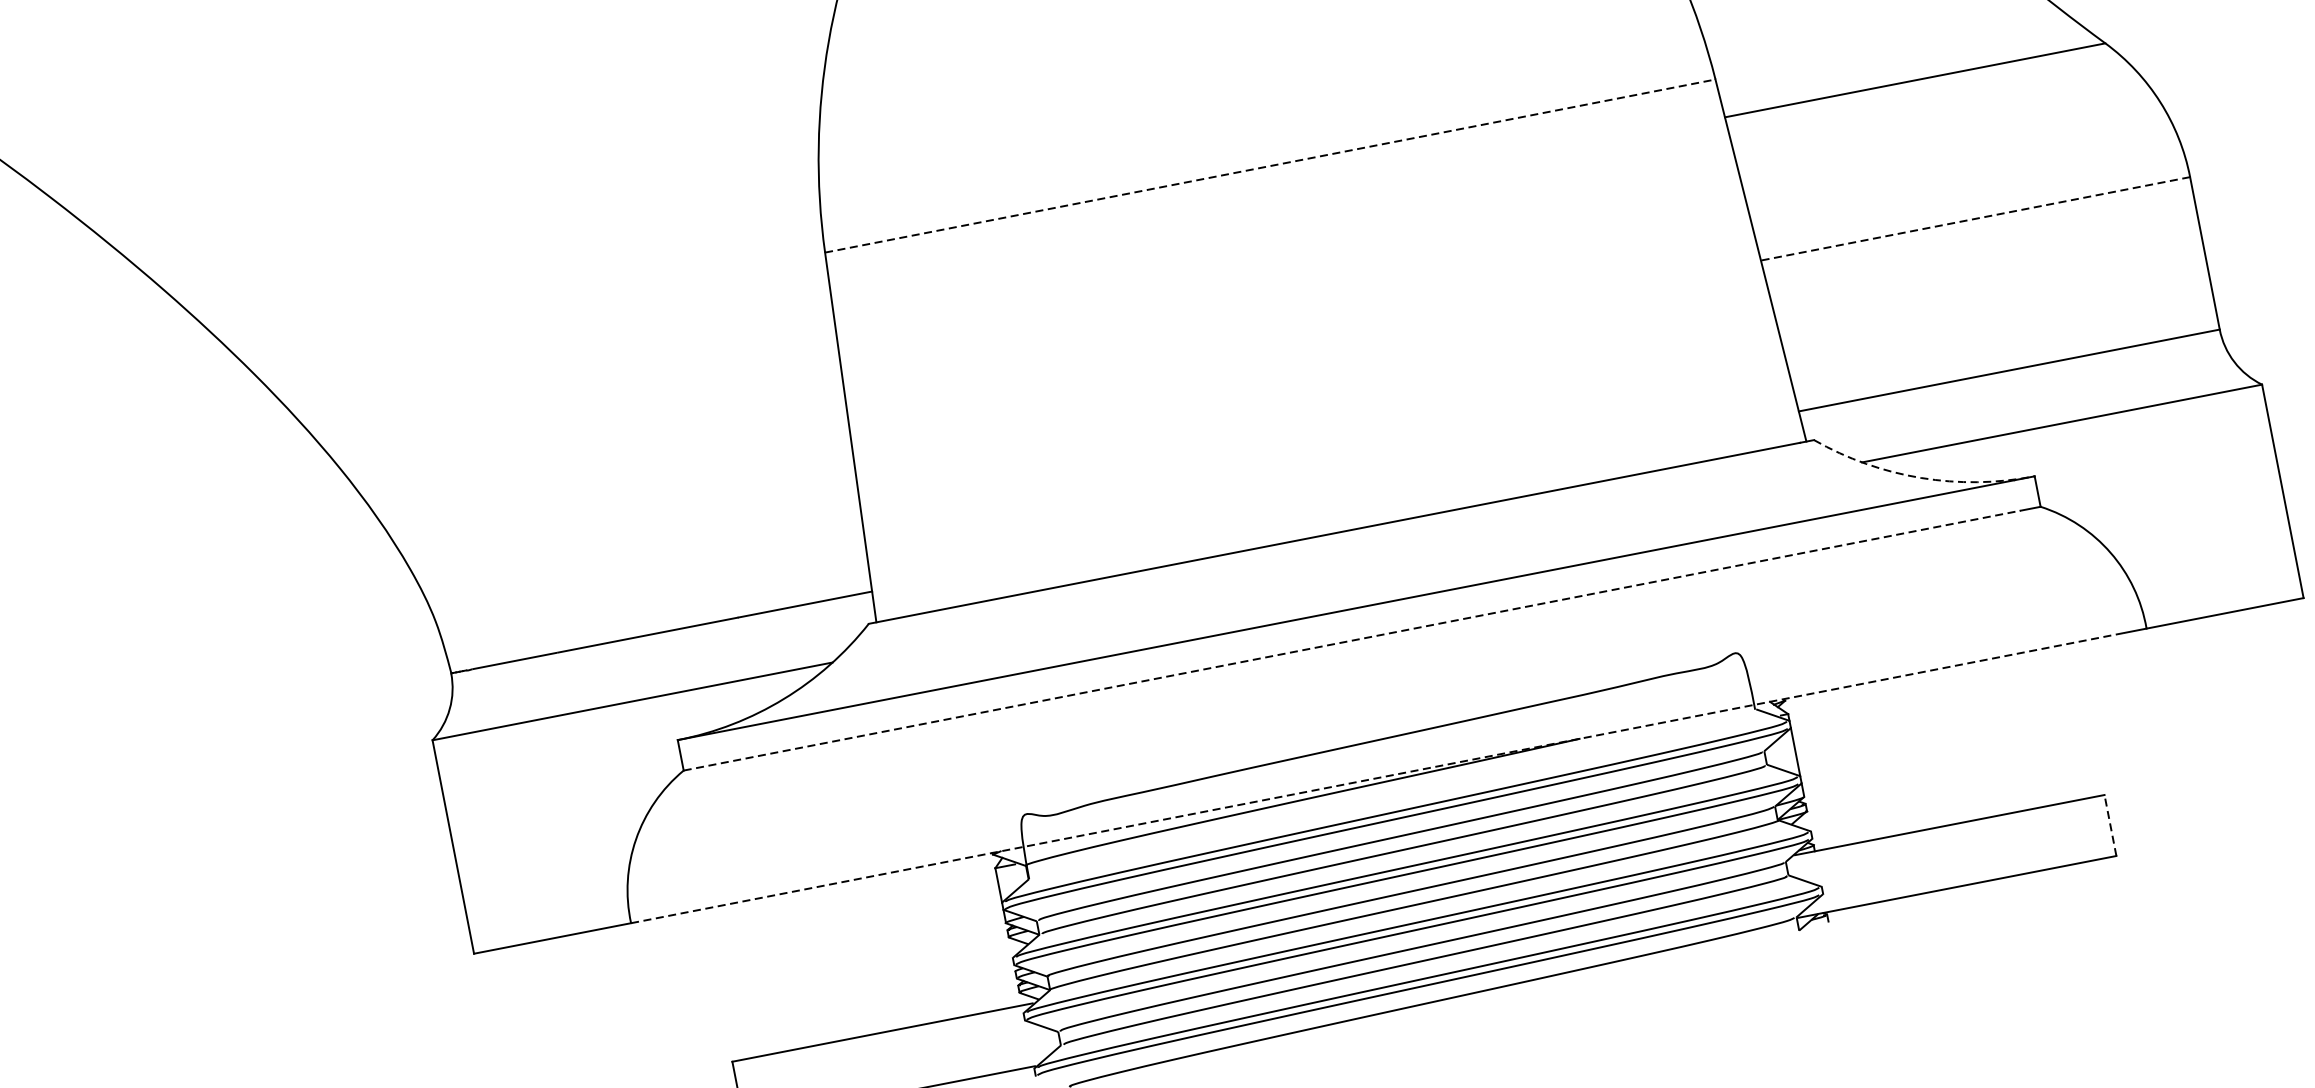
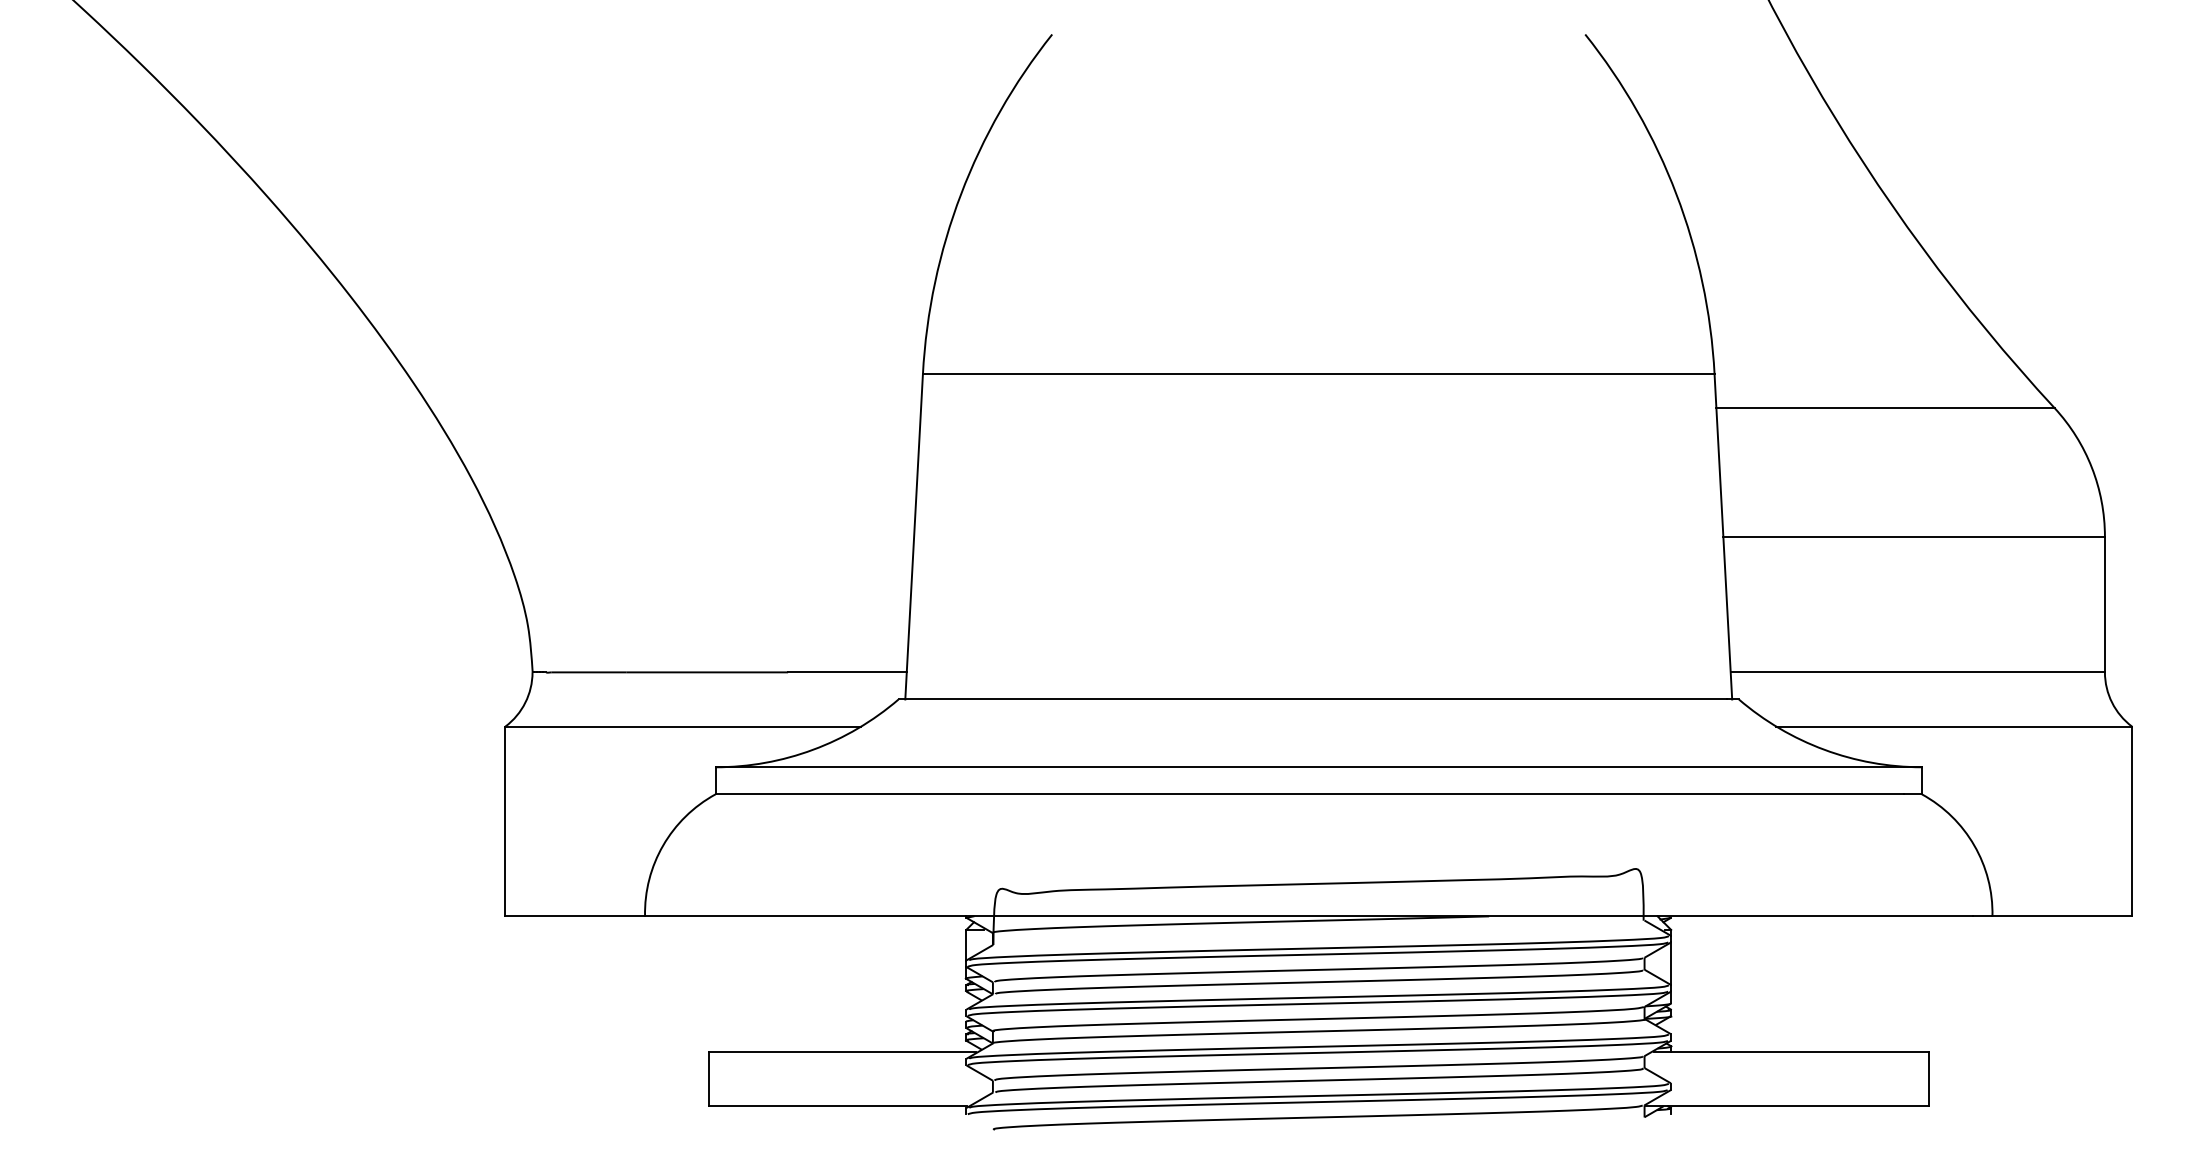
line: (1270, 166) -> (1318, 374), dashed -> solid
line: (1975, 218) -> (1914, 536), dashed -> solid
arc: (1921, 477) -> (1824, 749), dashed -> solid
line: (1352, 640) -> (1310, 794), dashed -> solid
line: (1377, 778) -> (1308, 916), dashed -> solid
line: (2110, 824) -> (1928, 1078), dashed -> solid

